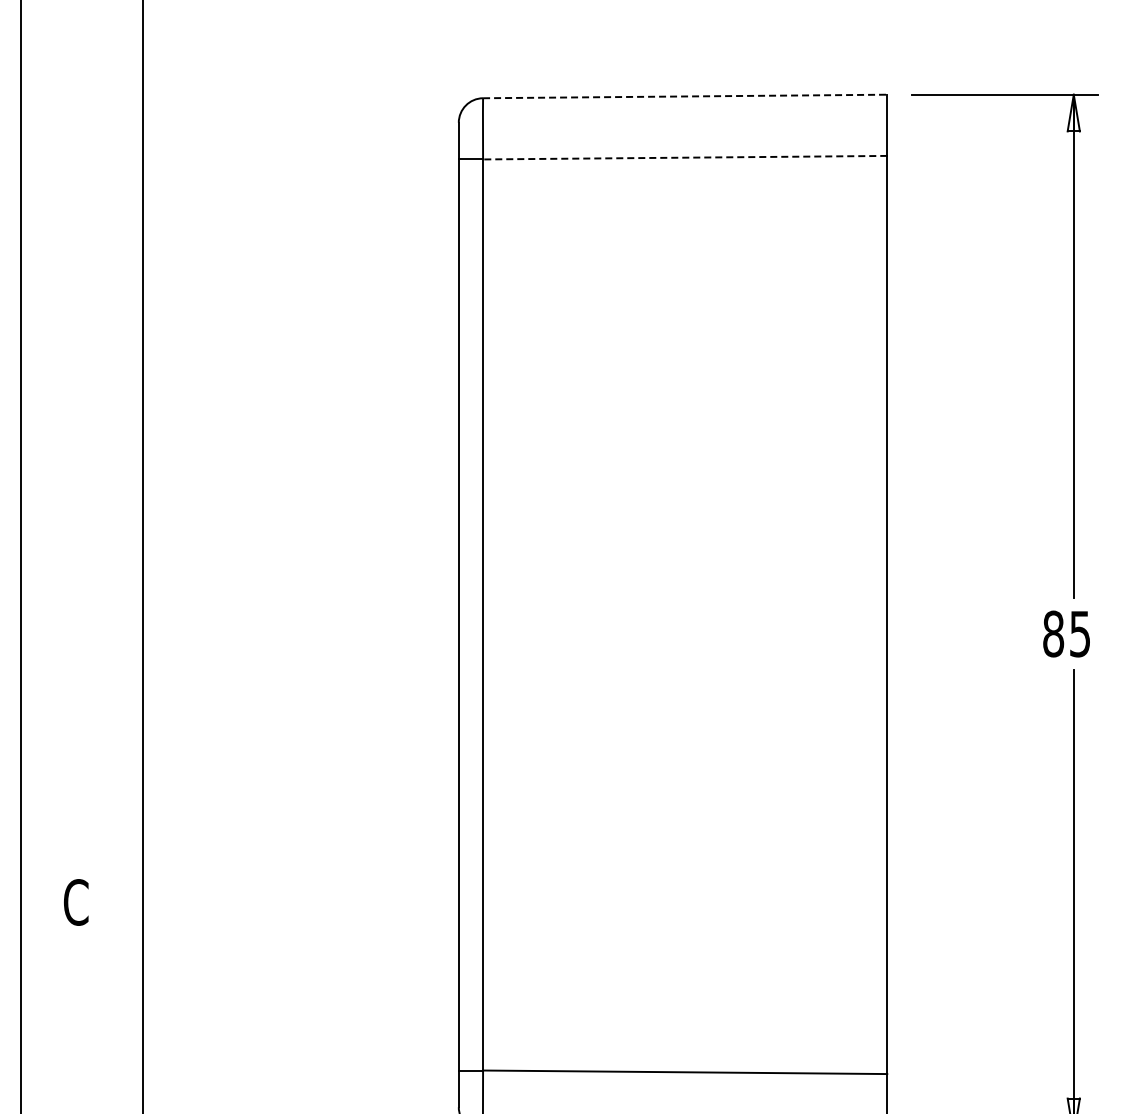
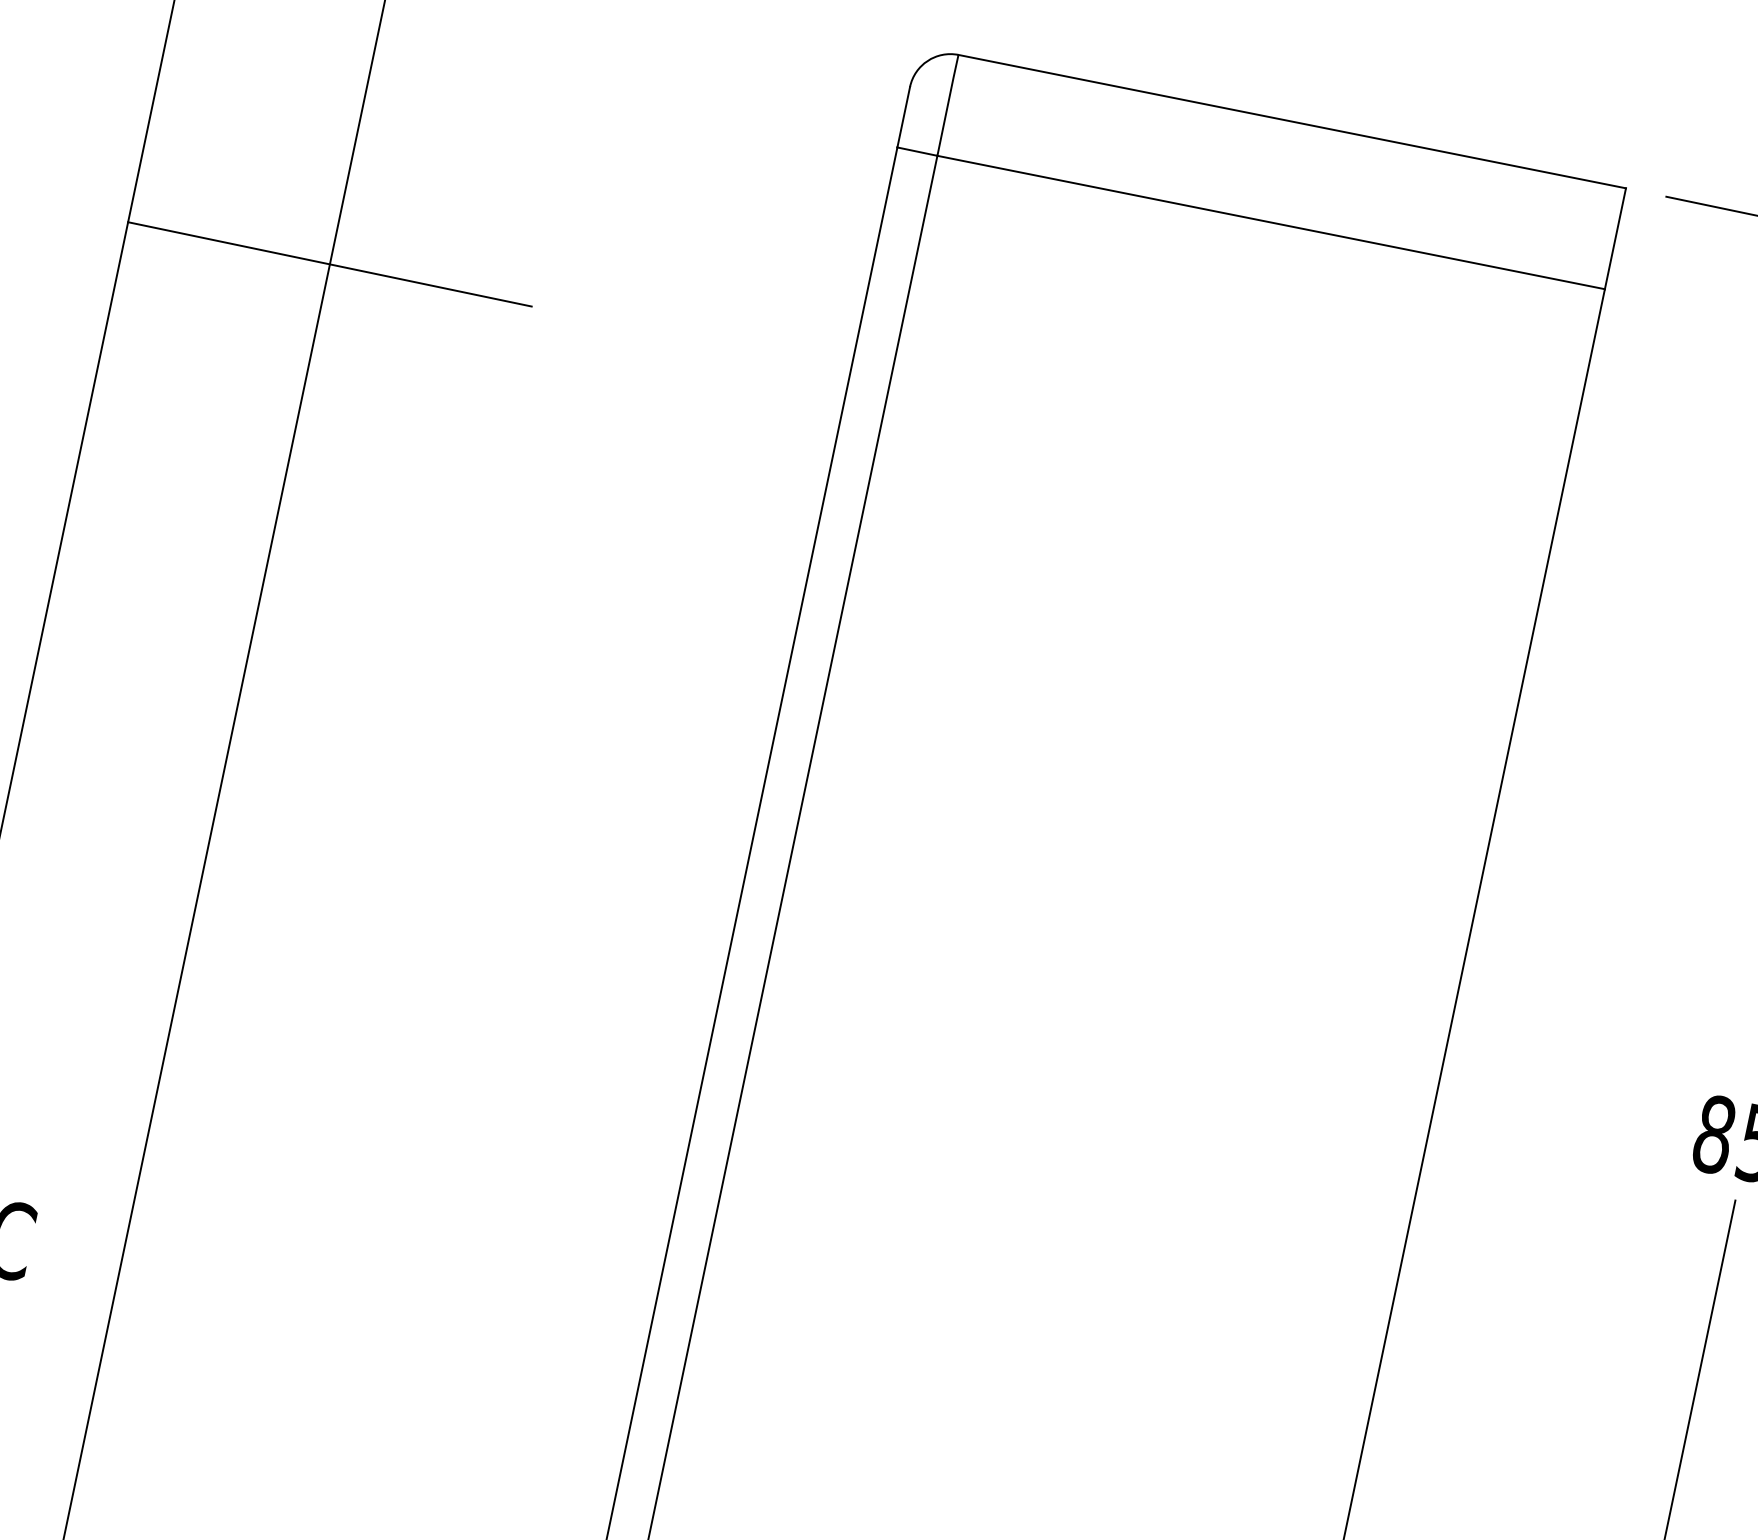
line: (685, 96) -> (1292, 121), dashed -> solid
line: (684, 157) -> (1270, 221), dashed -> solid
line: (142, 296) -> (328, 264), added

